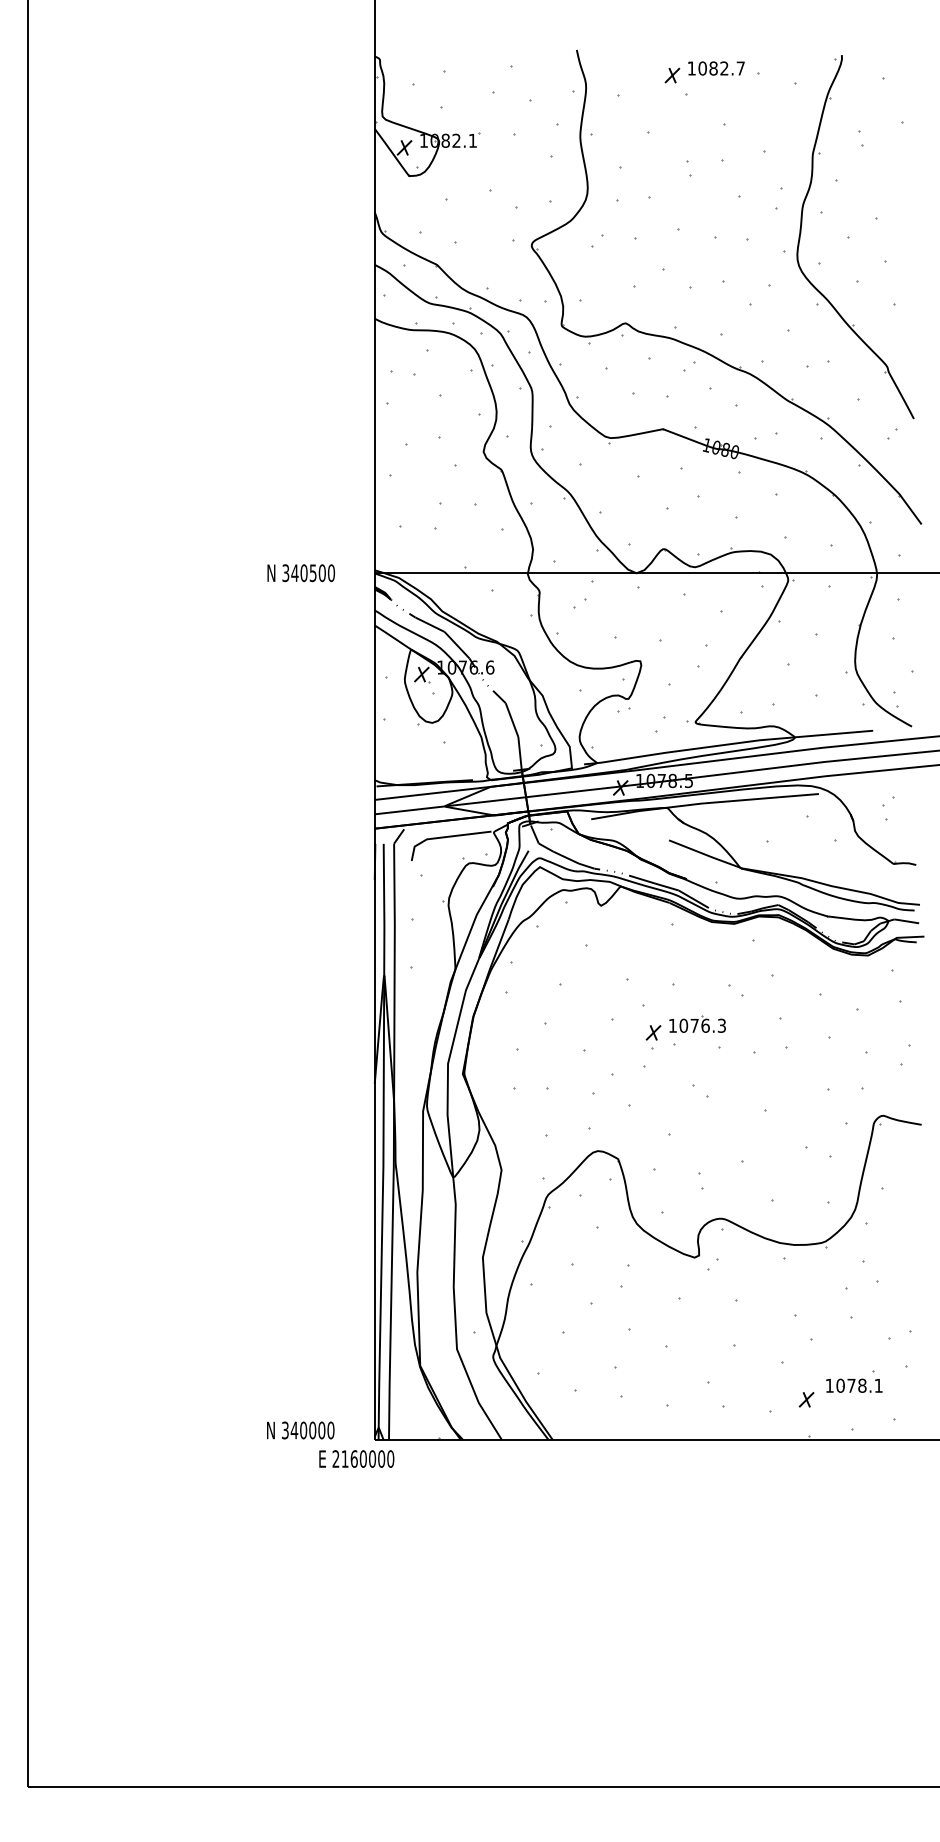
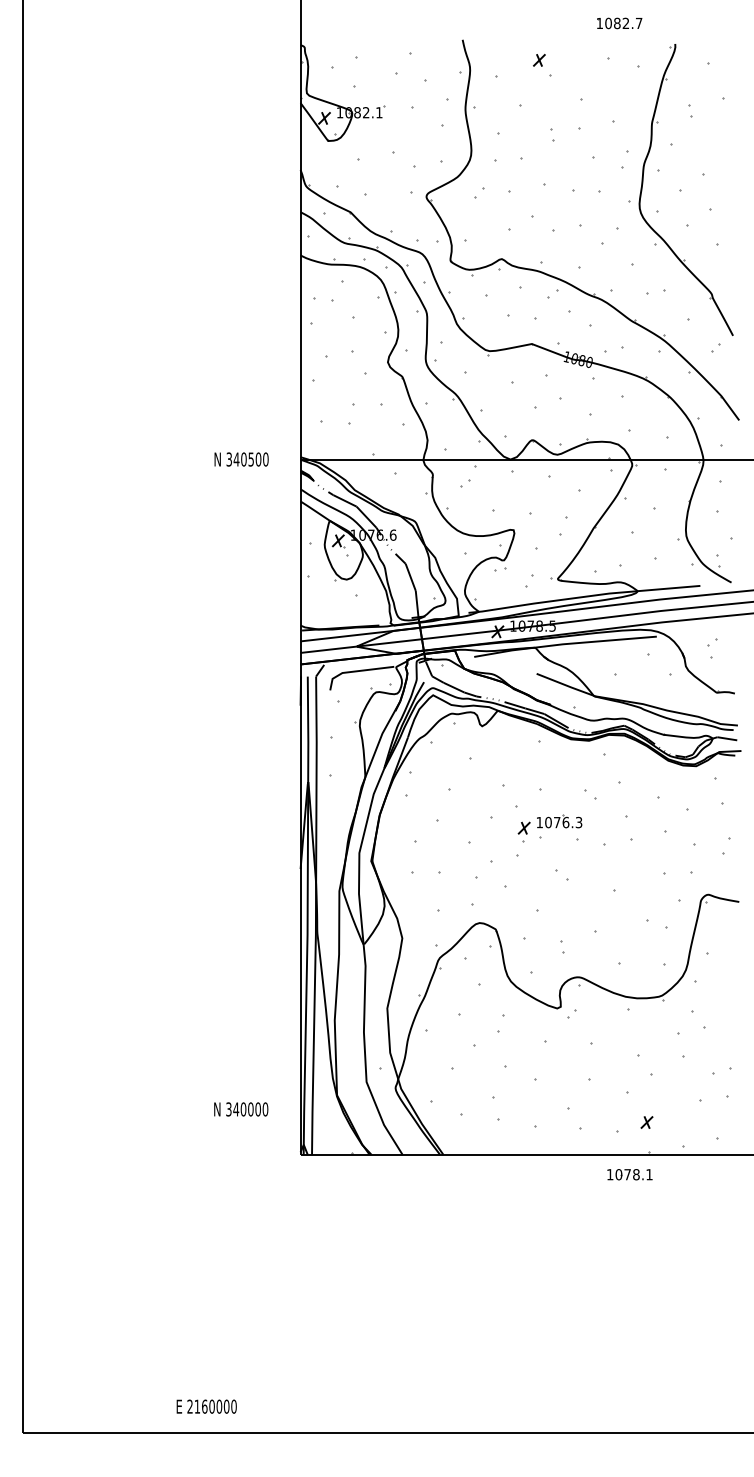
part: (716, 68) -> (619, 23), moved
part: (854, 1385) -> (630, 1174), moved
text: (300, 1430) -> (241, 1109), moved
text: (356, 1458) -> (206, 1406), moved

